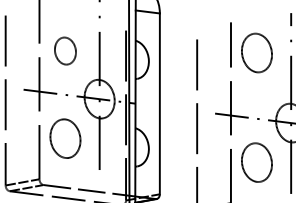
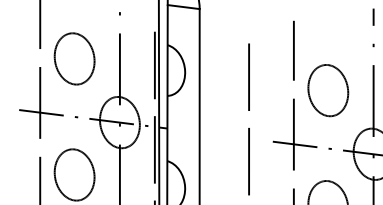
part: (65, 50) -> (74, 58), size x1.43
part: (256, 52) -> (327, 89), moved

